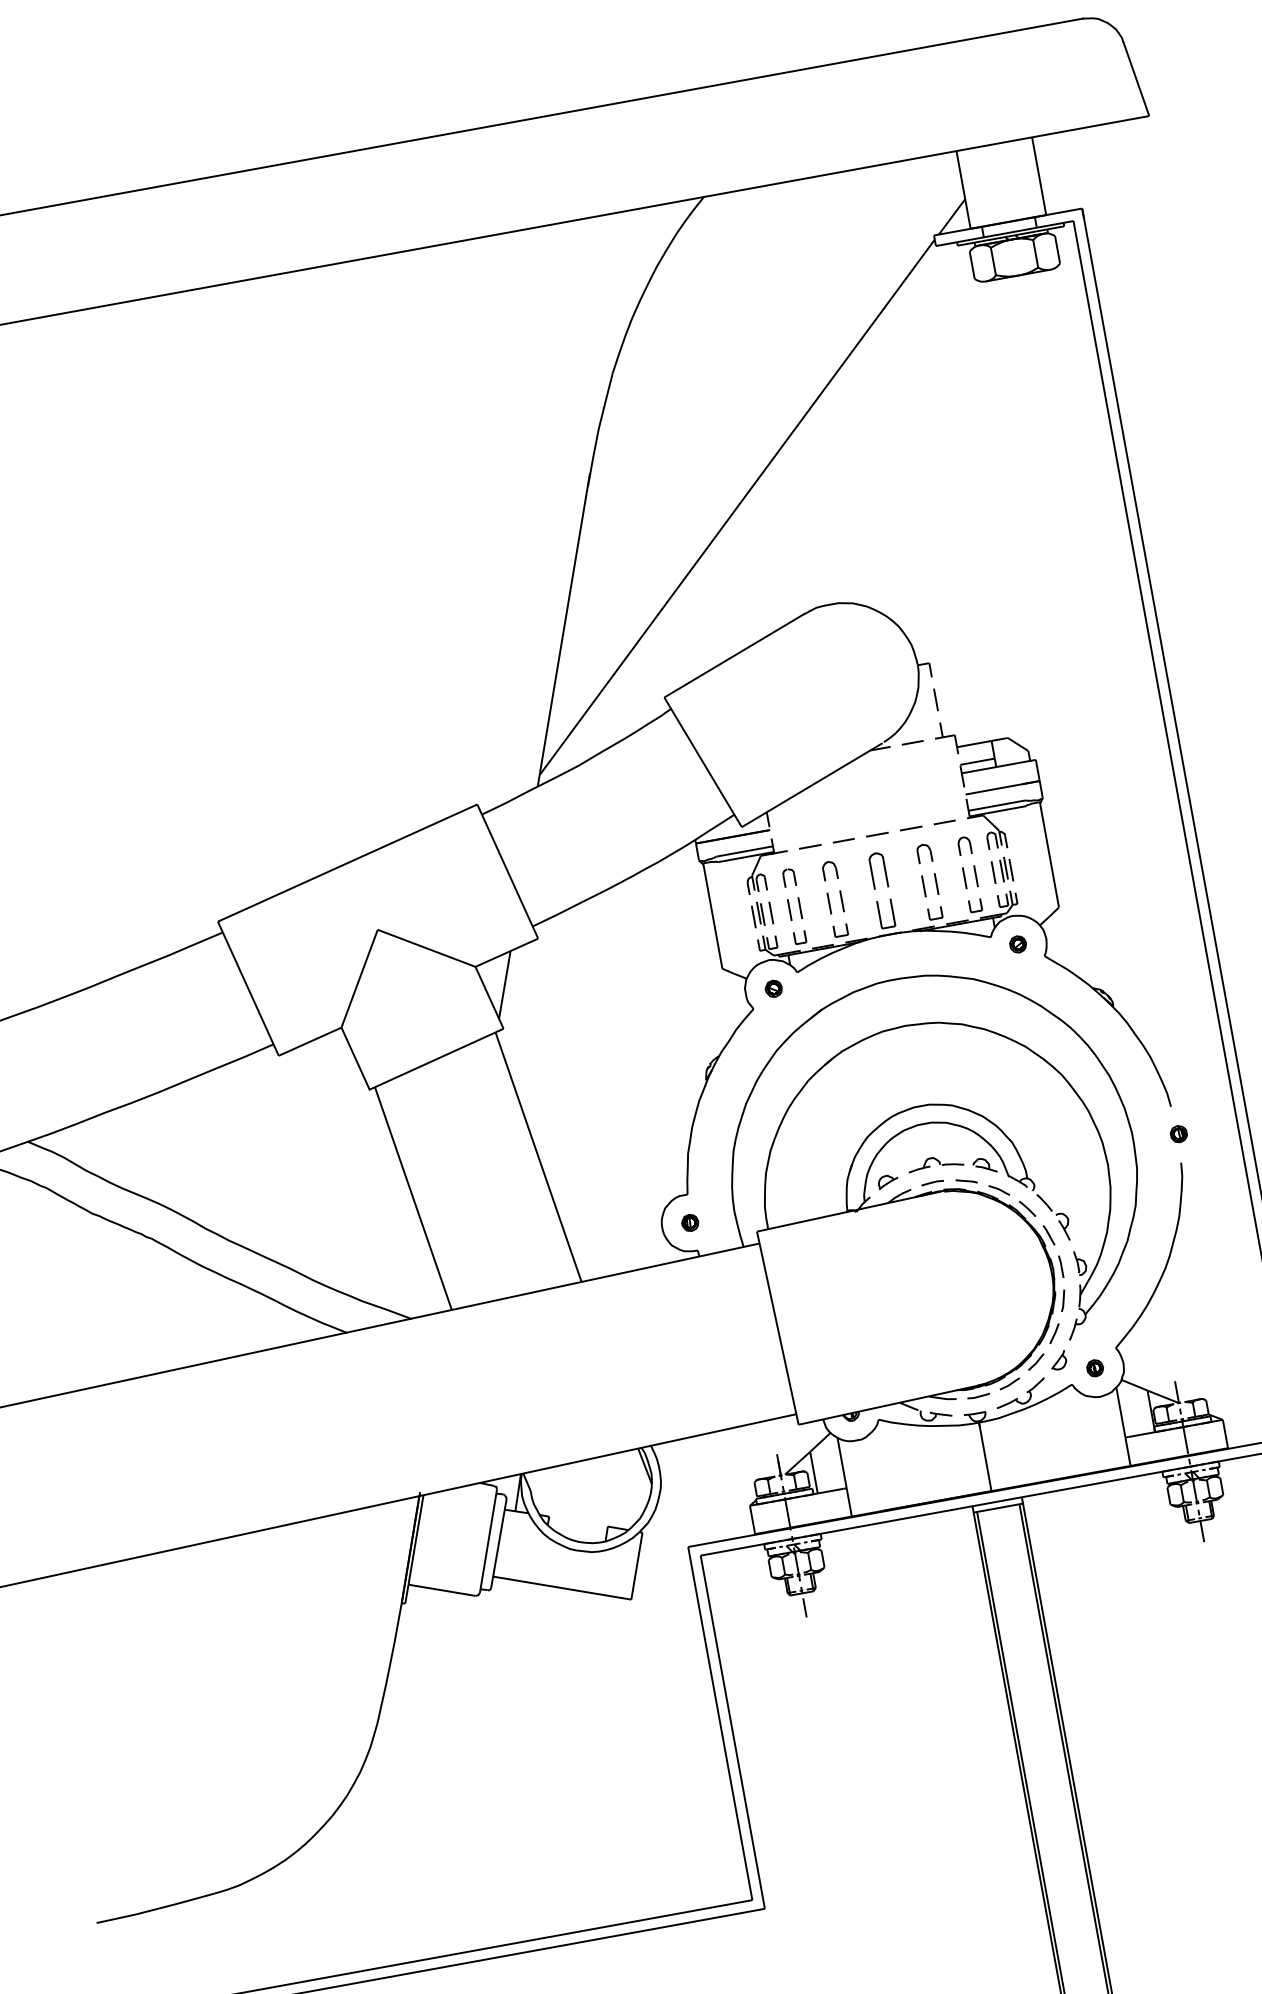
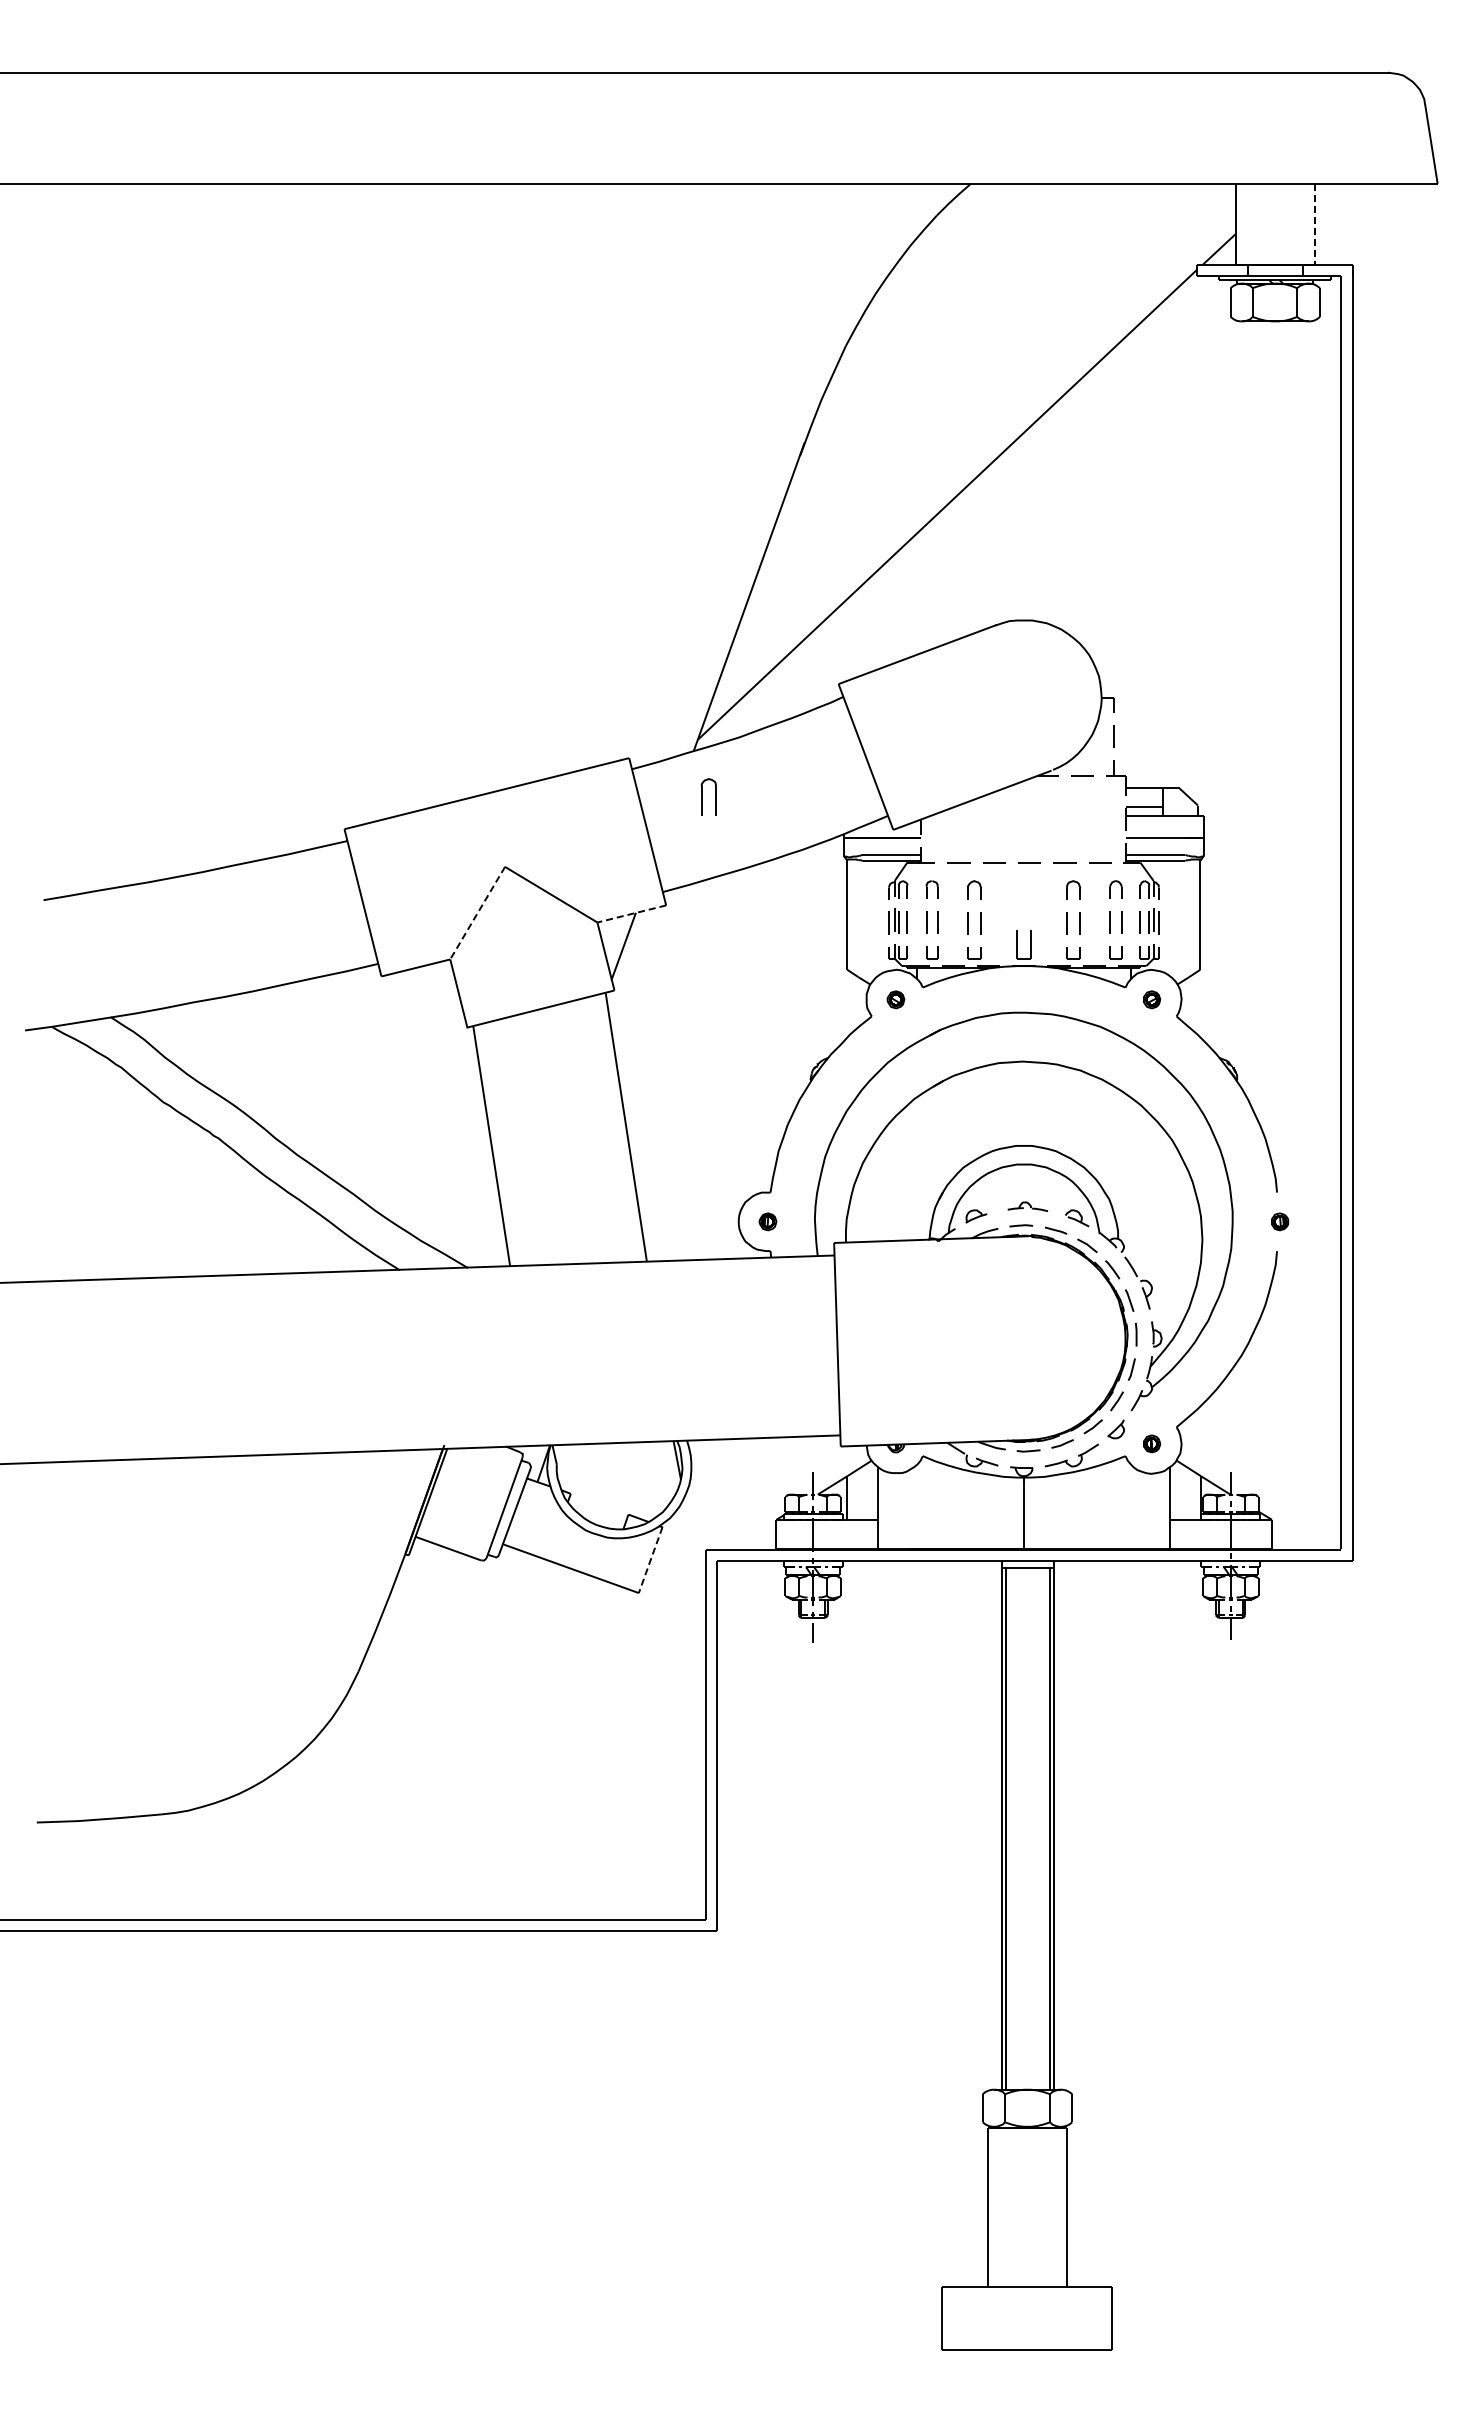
line: (1038, 176) -> (1314, 224), solid -> dashed
part: (877, 870) -> (708, 796), moved
line: (506, 953) -> (631, 914), solid -> dashed
line: (359, 979) -> (477, 913), solid -> dashed
part: (935, 1163) -> (1027, 1206), size x0.7
line: (636, 1566) -> (650, 1560), solid -> dashed

